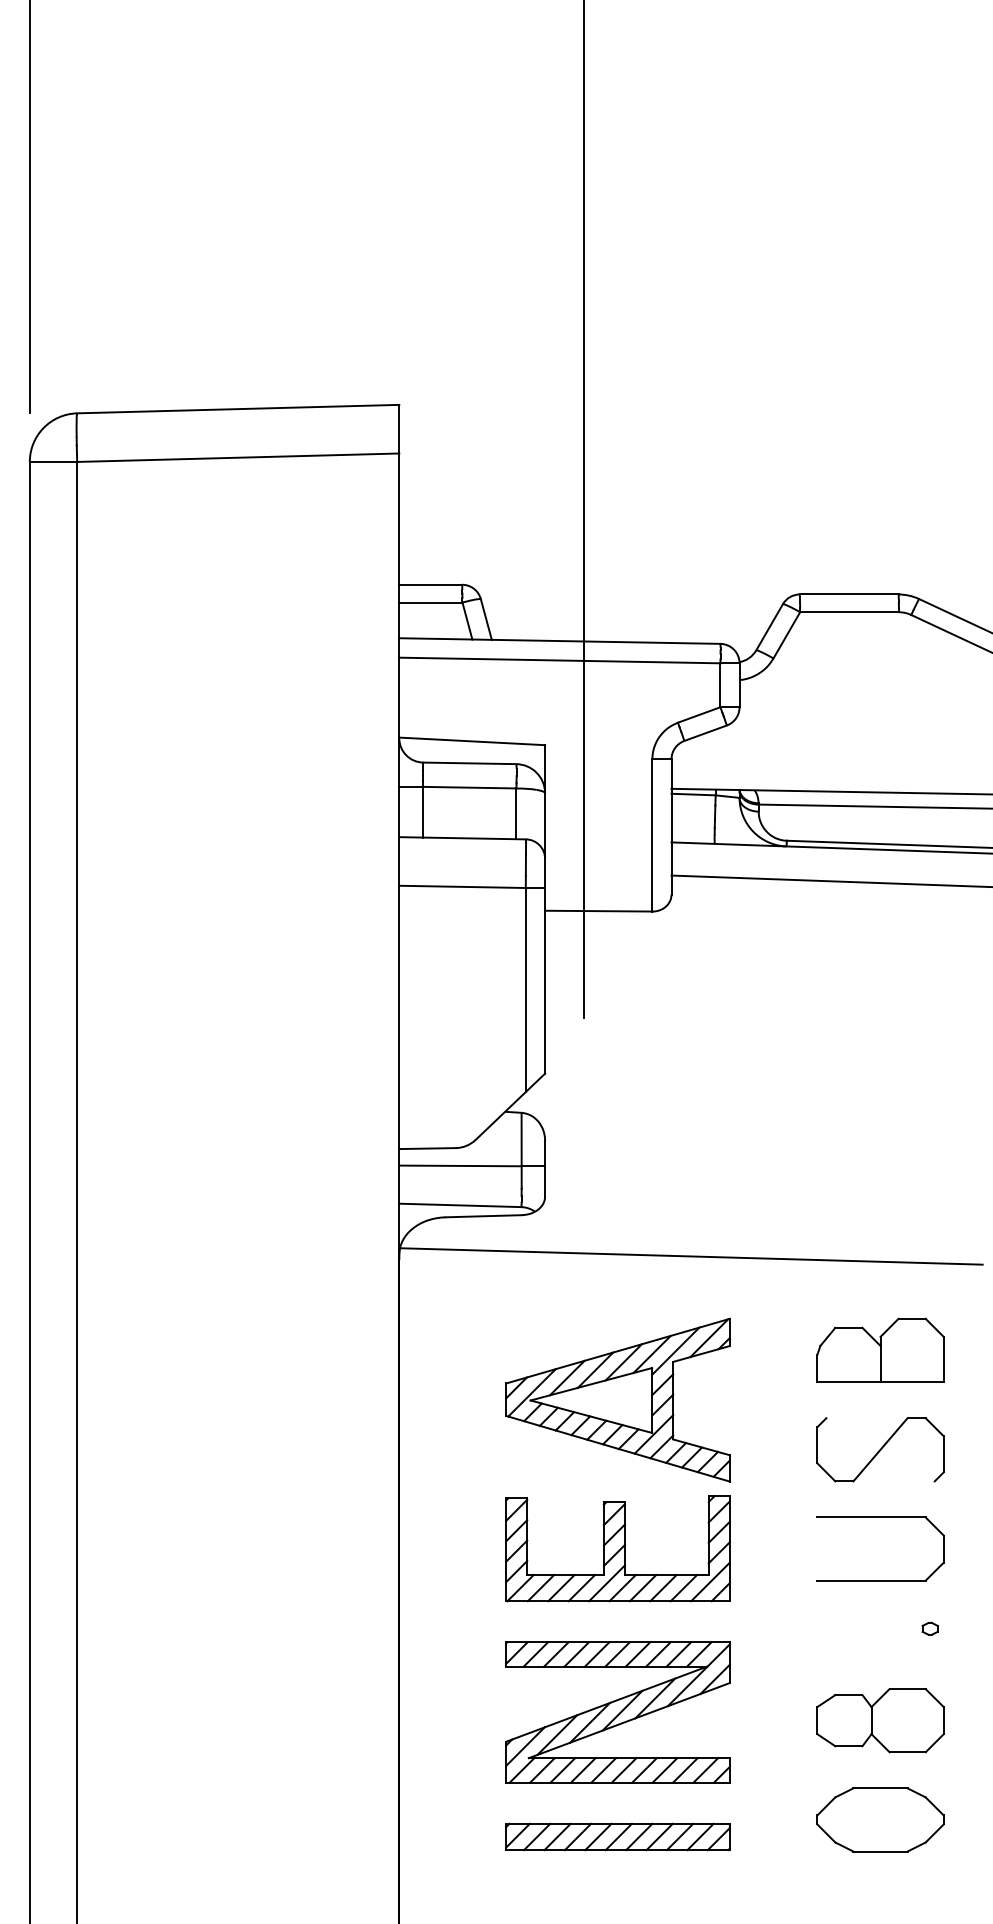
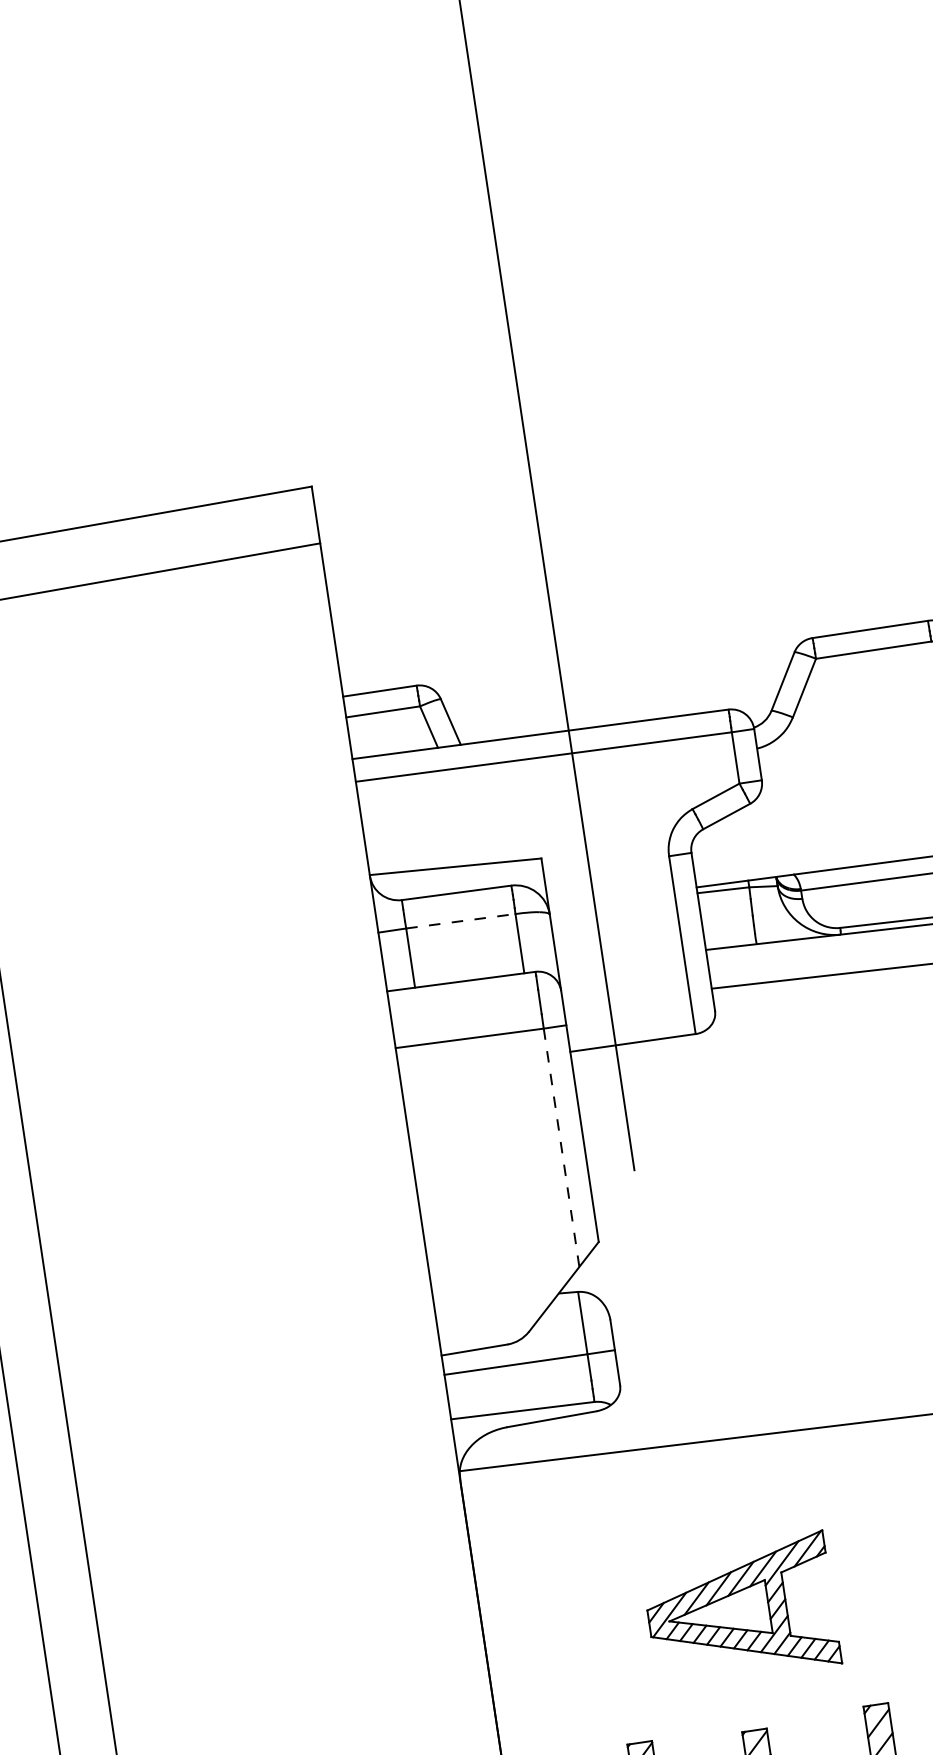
line: (469, 787) -> (460, 921), solid -> dashed
line: (525, 990) -> (561, 1148), solid -> dashed
part: (617, 1399) -> (740, 1609), size x0.7

